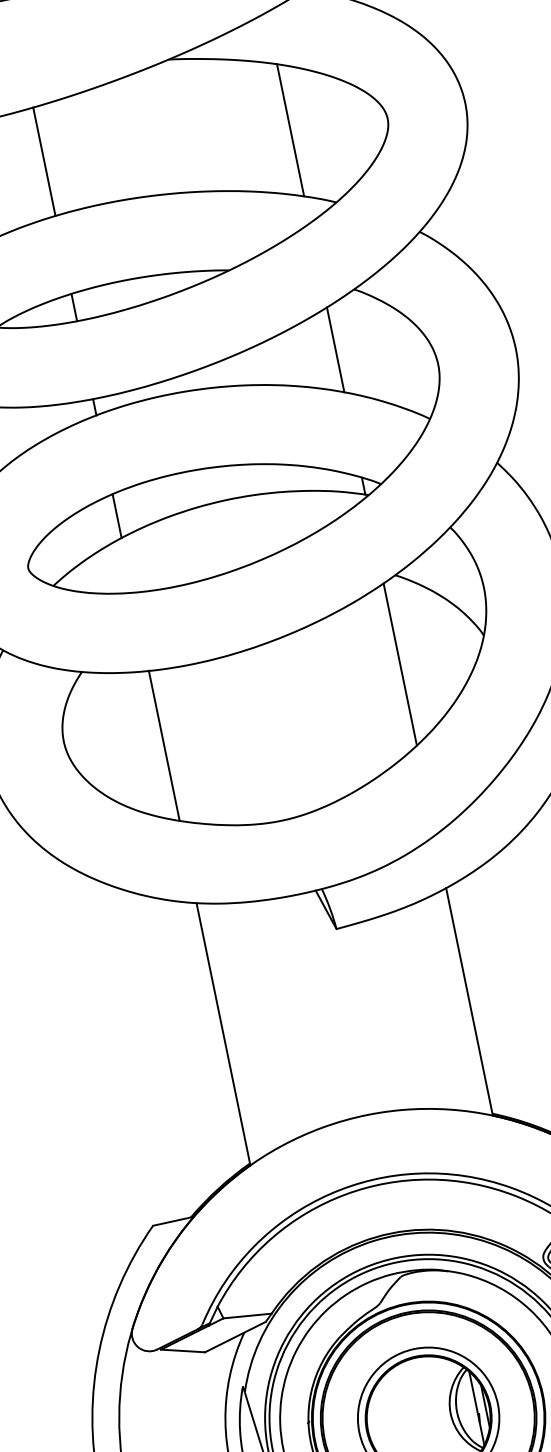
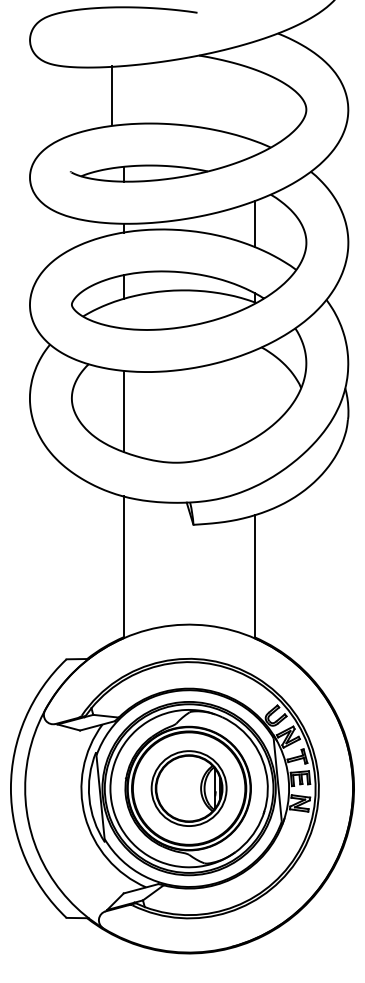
line: (290, 130) -> (254, 105), removed
line: (44, 162) -> (111, 95), moved
line: (399, 664) -> (254, 394), removed

